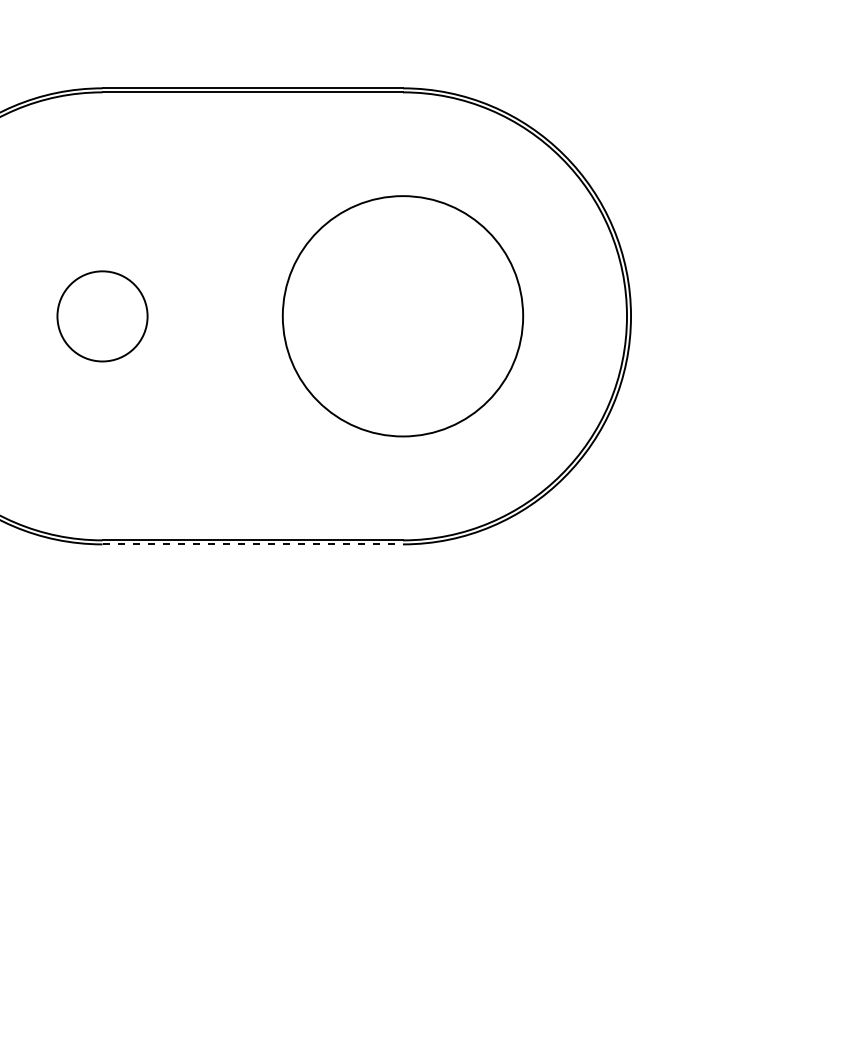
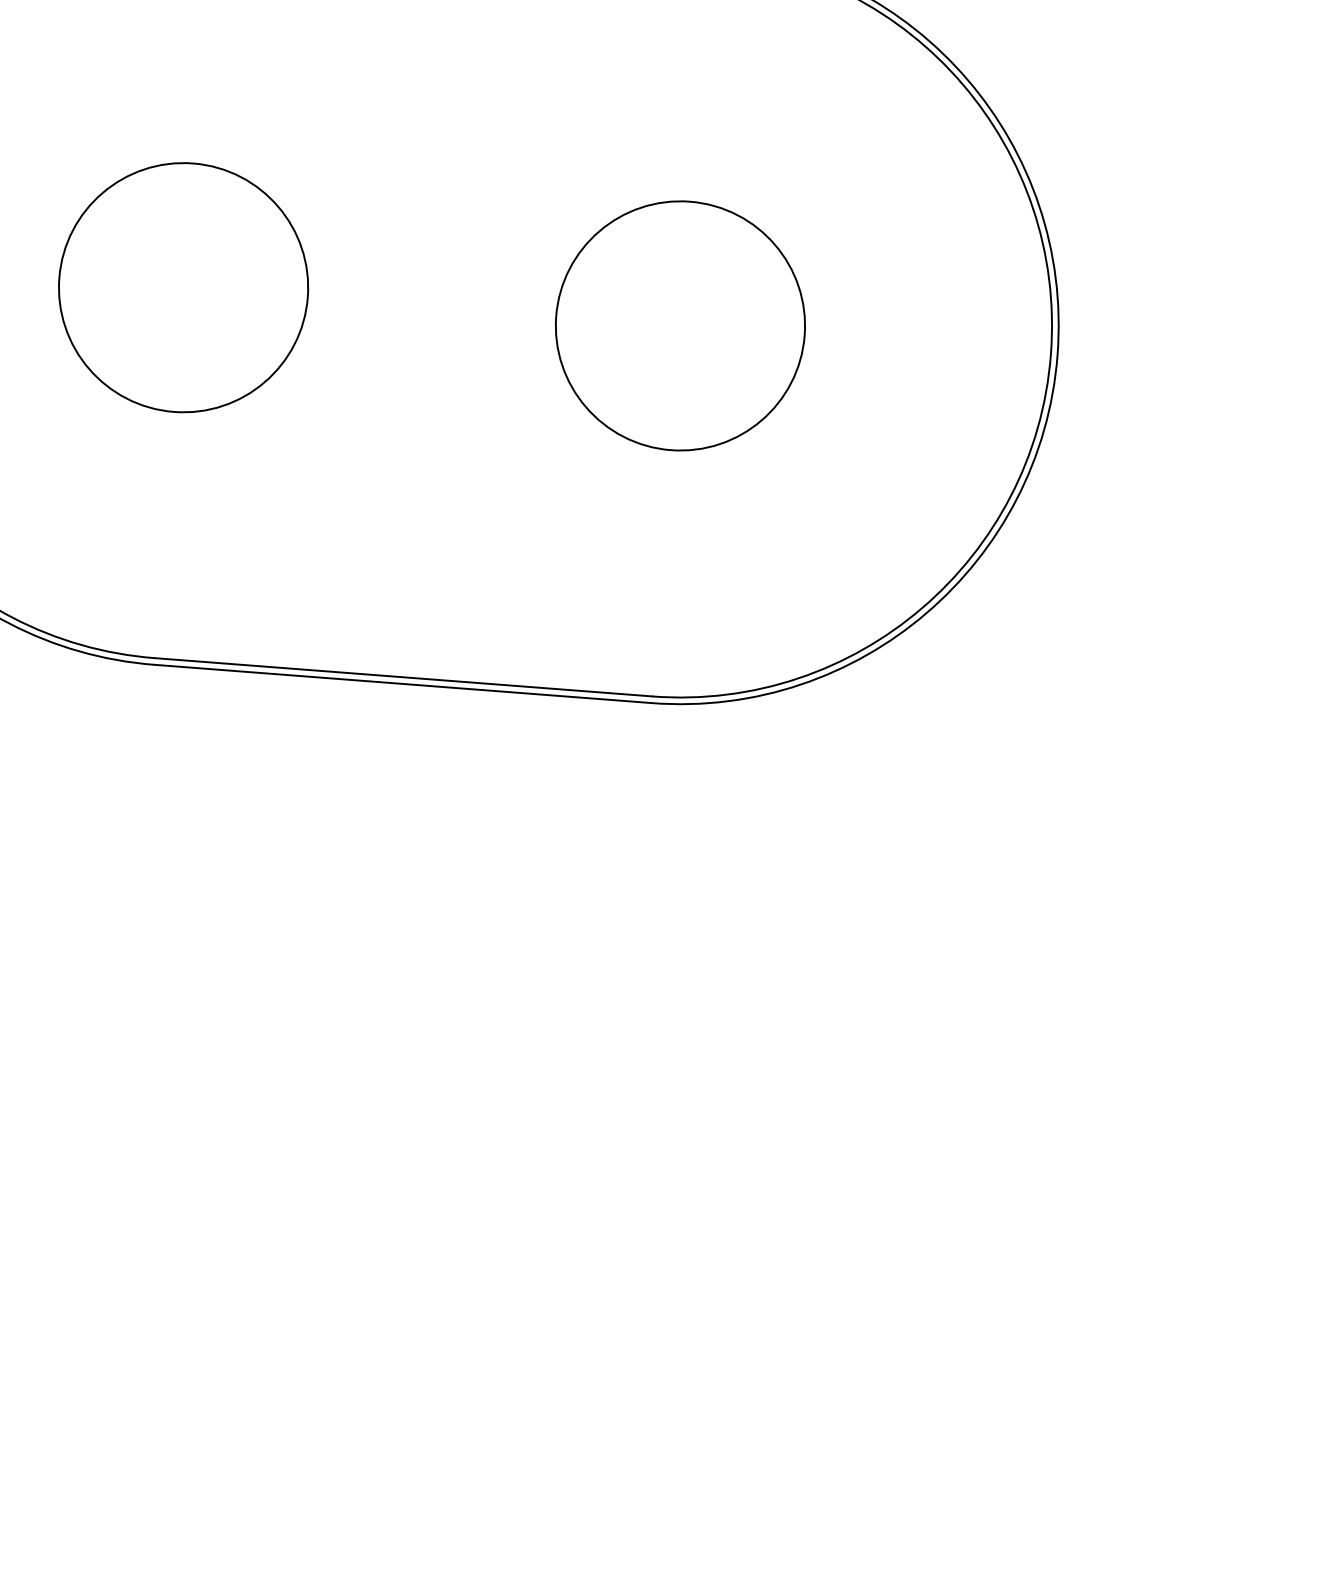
circle: (102, 316) -> (183, 287), size x1.67
circle: (402, 316) -> (679, 326), size x0.62
line: (253, 544) -> (404, 684), dashed -> solid

